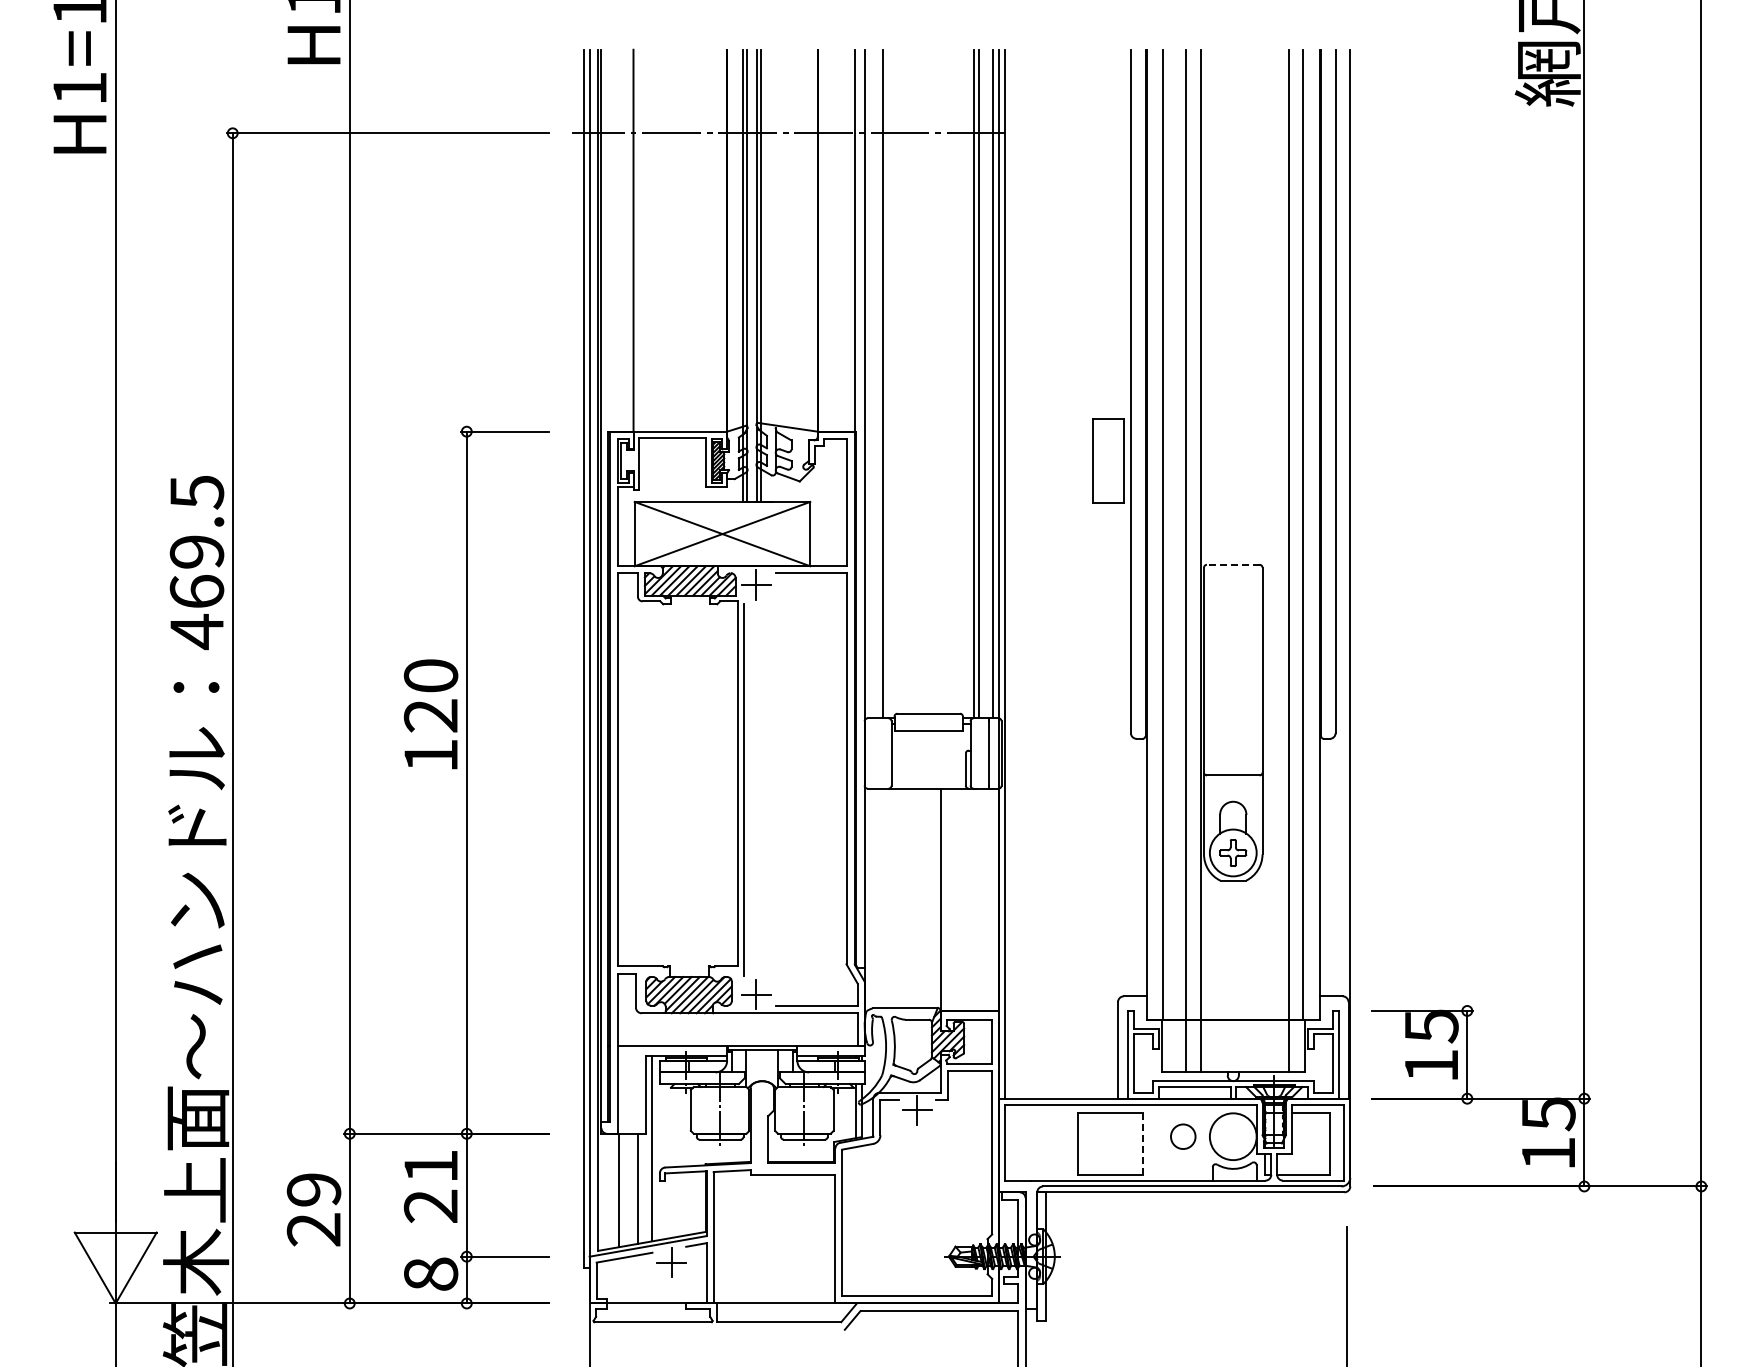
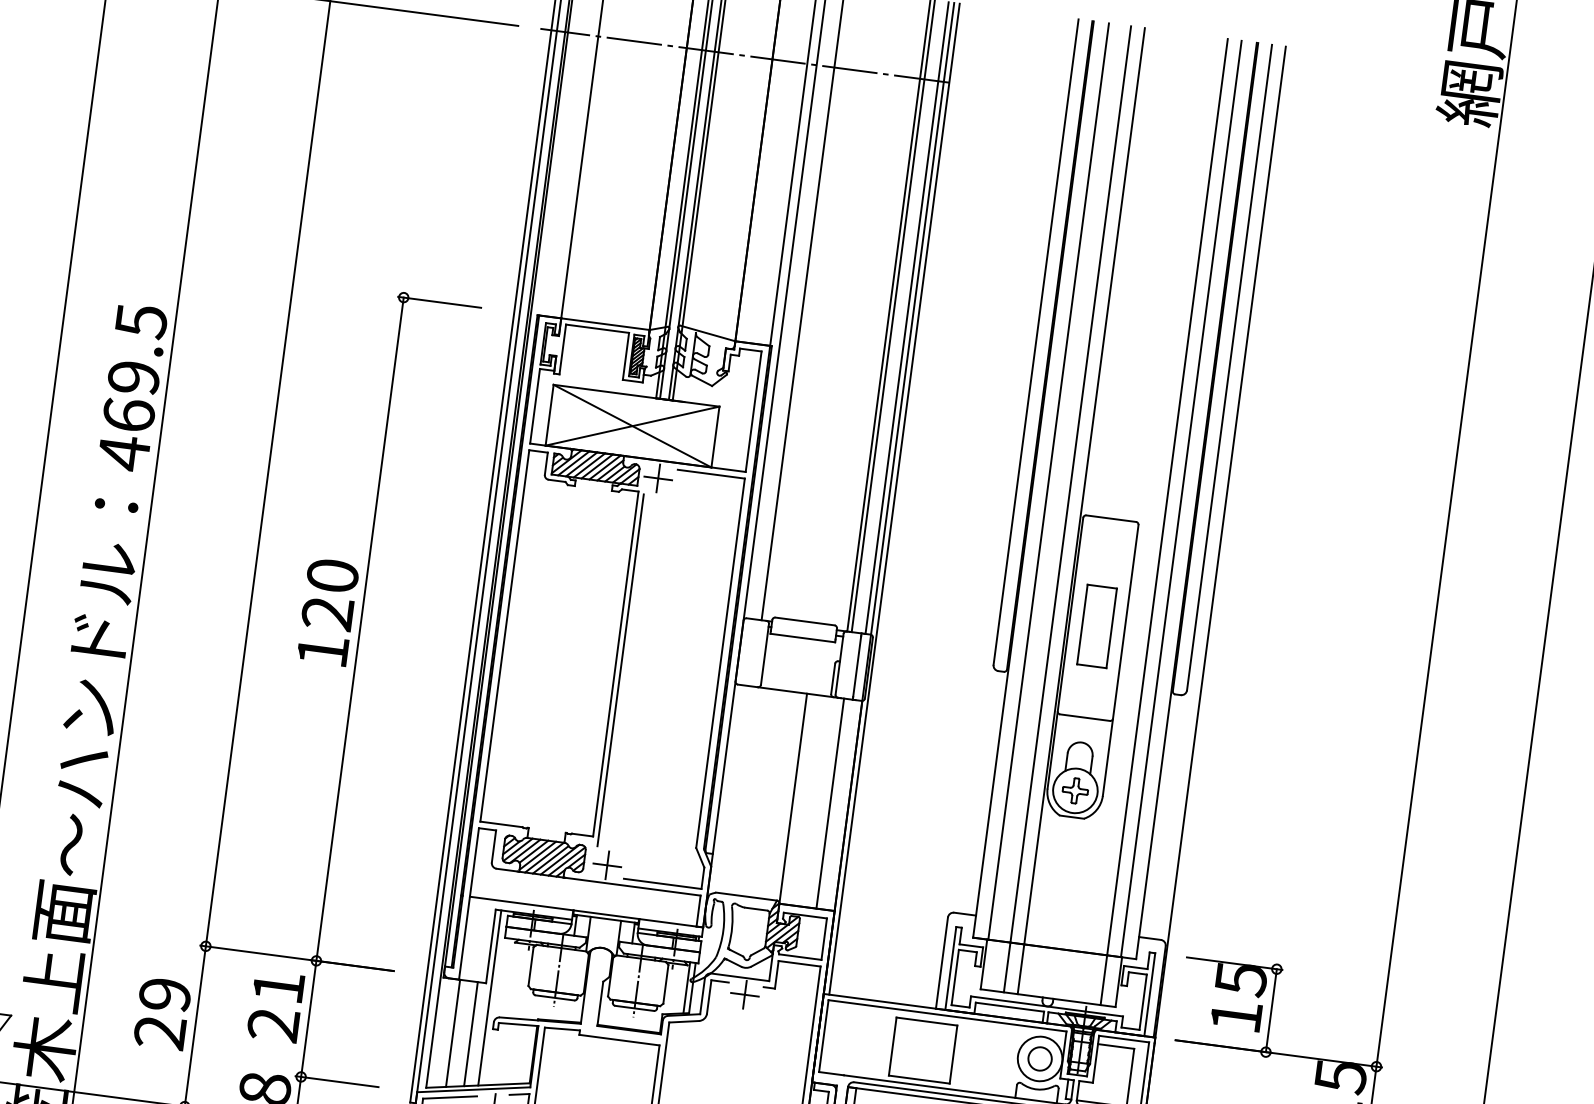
part: (1108, 460) -> (1097, 626), moved
line: (1232, 564) -> (1110, 518), dashed -> solid
text: (430, 714) -> (327, 612), moved
line: (979, 899) -> (829, 803), added
circle: (1183, 1136) -> (1040, 1058), moved
line: (1142, 1144) -> (953, 1055), dashed -> solid

